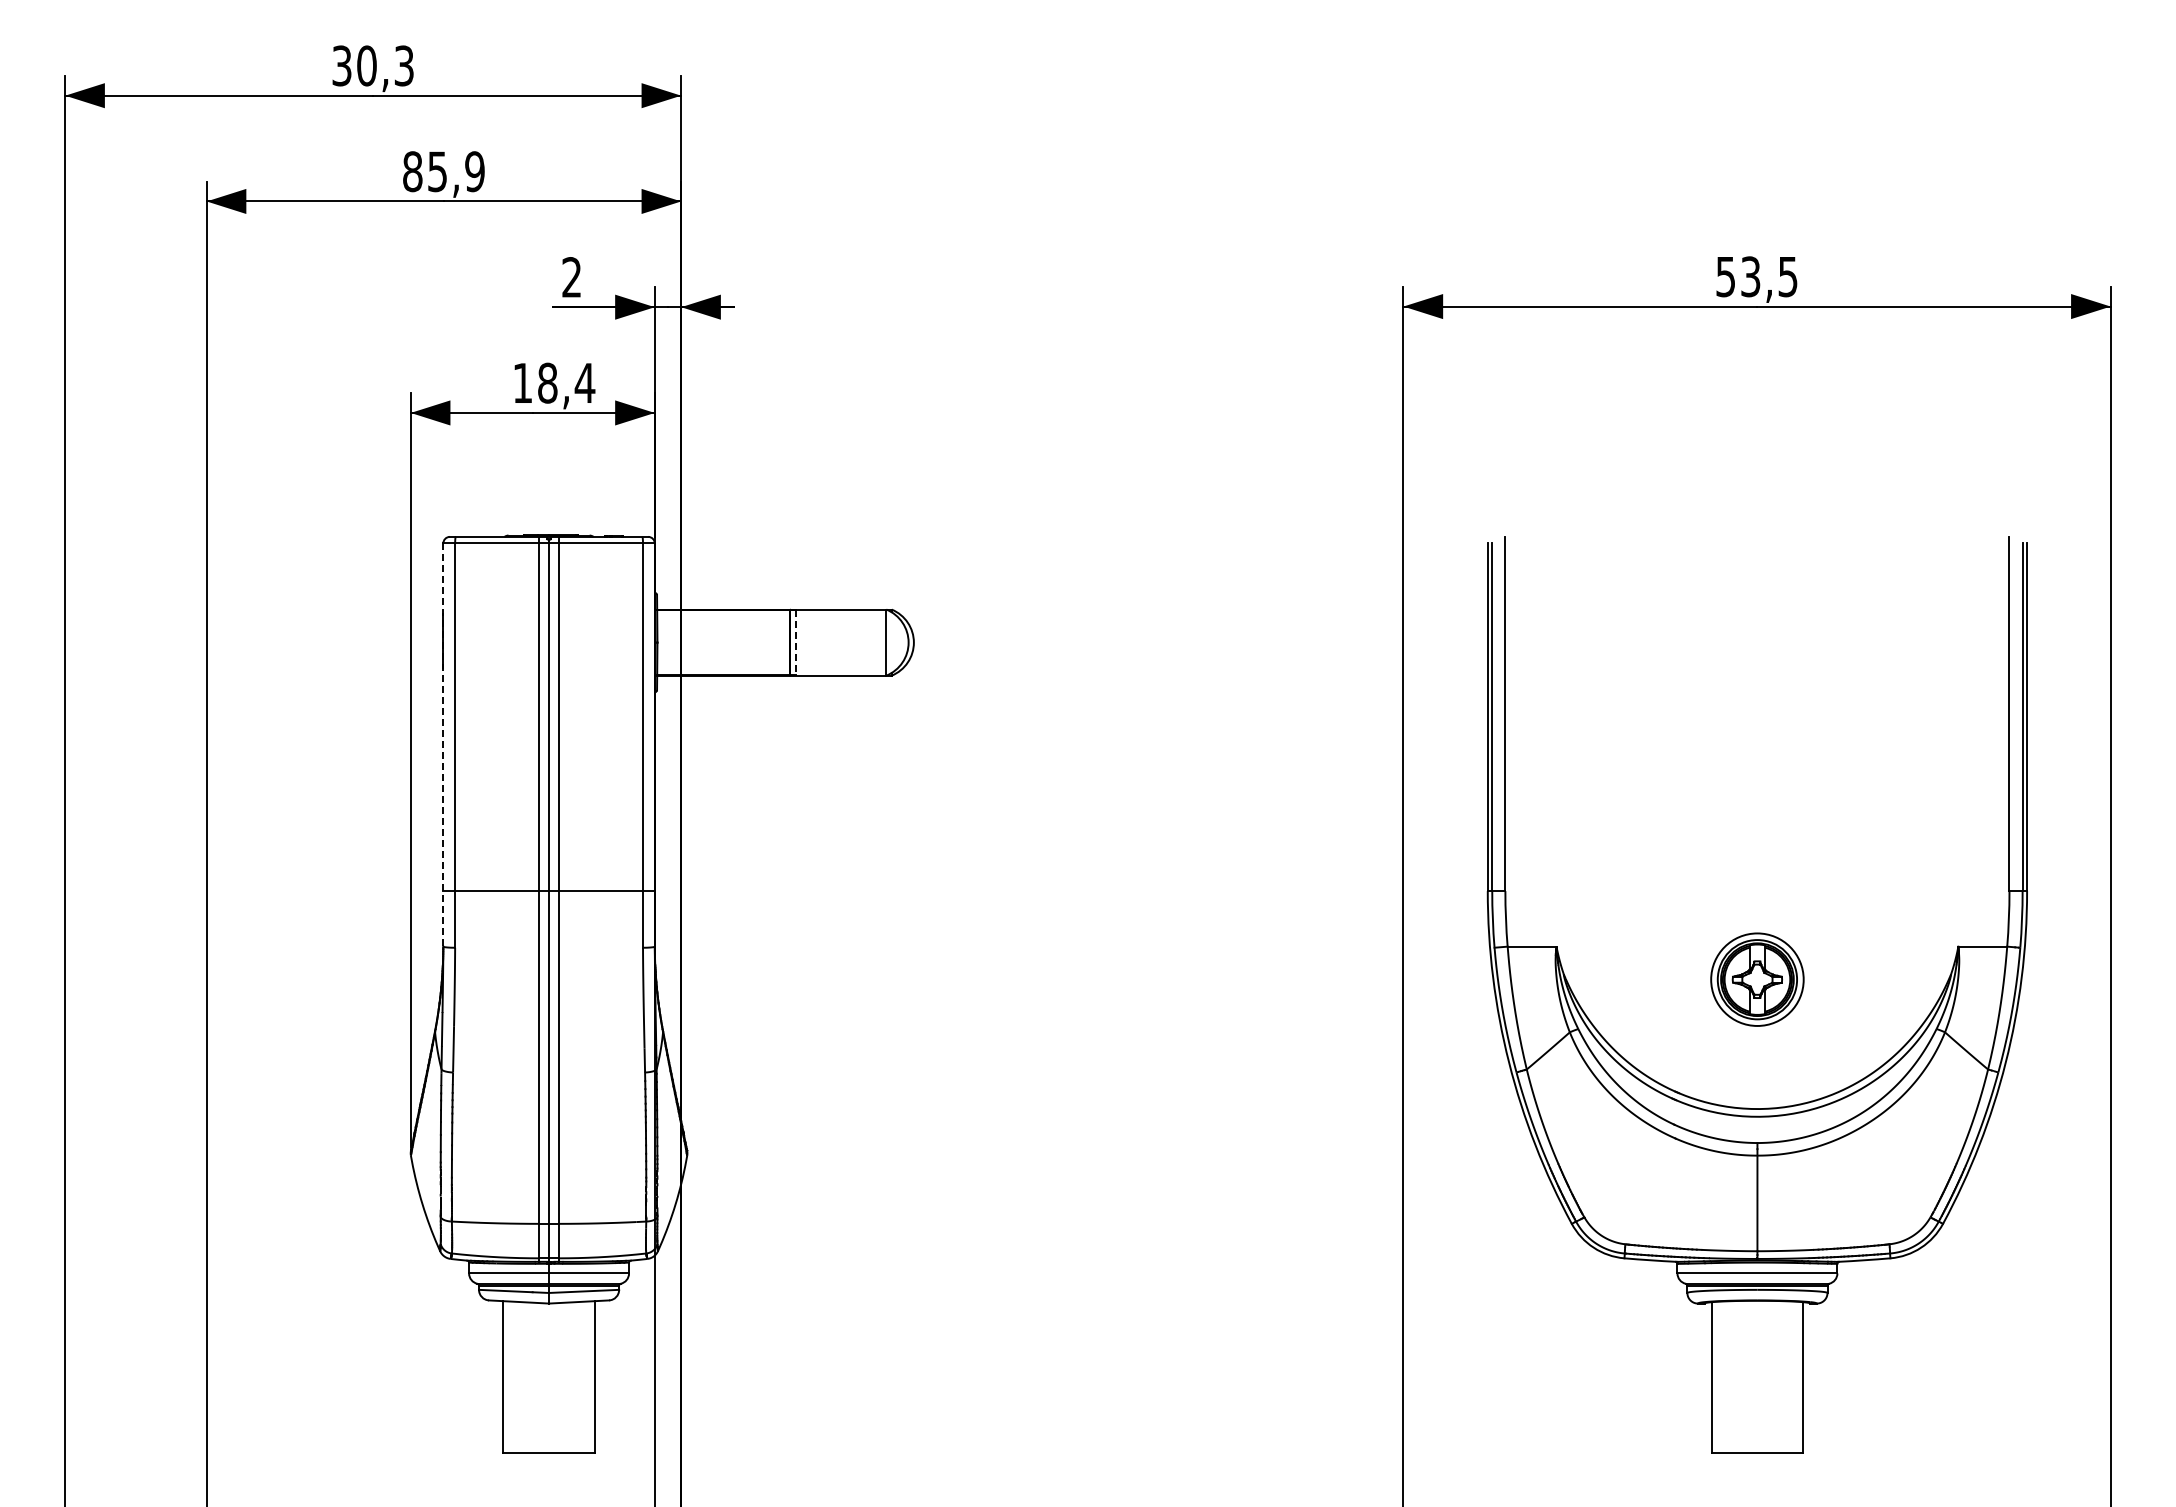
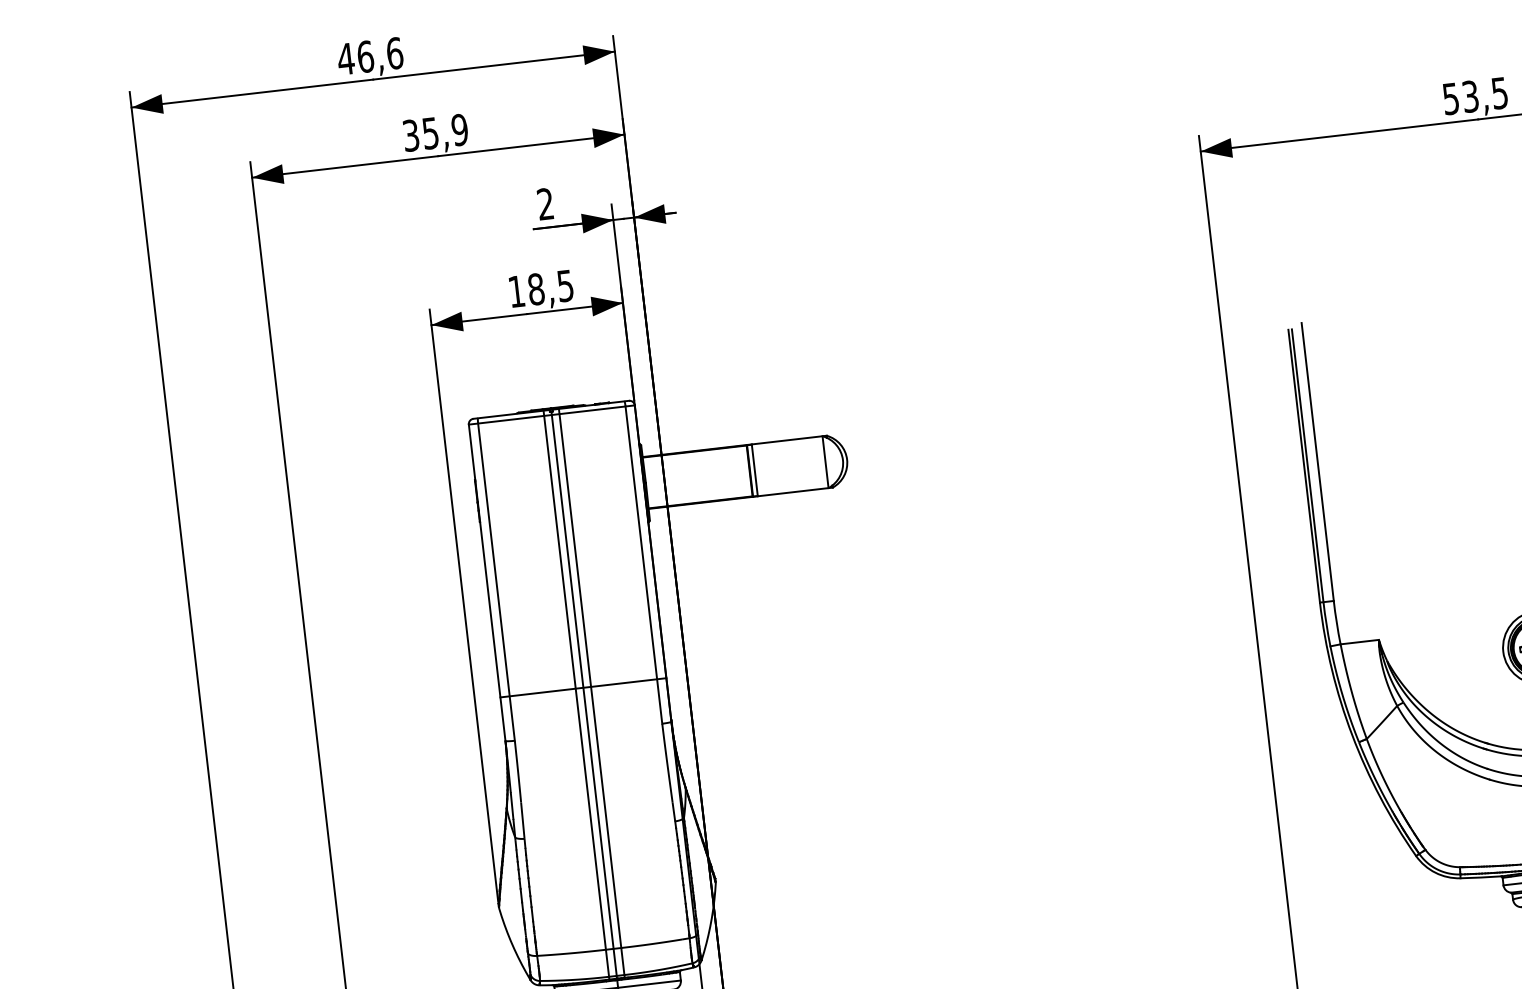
text: (372, 65) -> (369, 55), 30,3 -> 46,6
text: (412, 171) -> (410, 135), 85,9 -> 35,9
text: (584, 383) -> (565, 286), 18,4 -> 18,5
line: (796, 643) -> (755, 471), dashed -> solid
line: (443, 745) -> (487, 583), dashed -> solid

